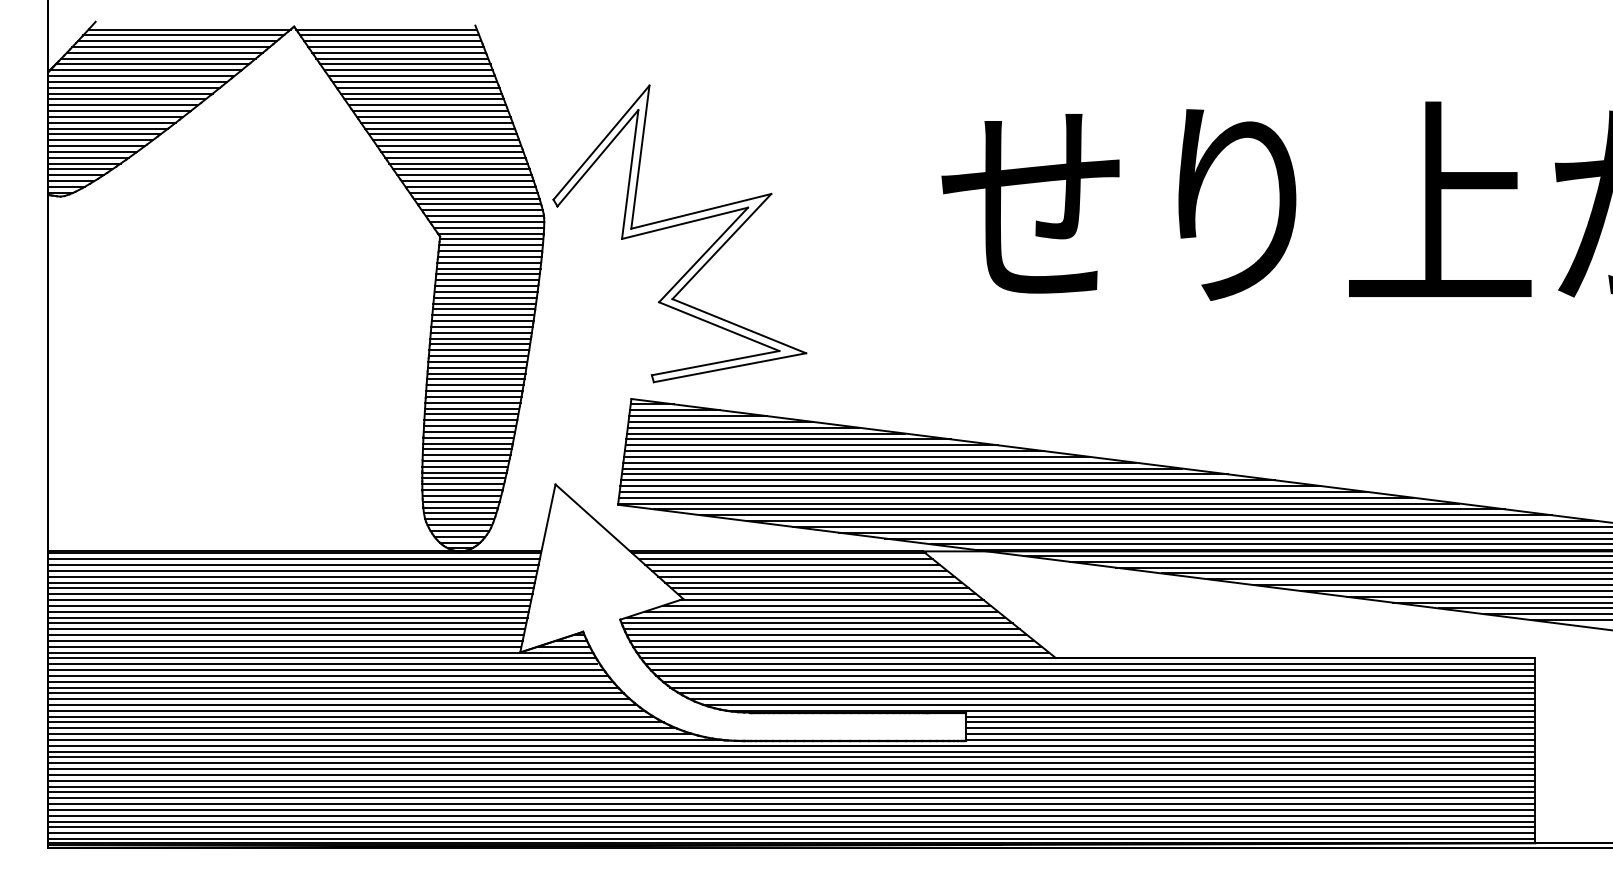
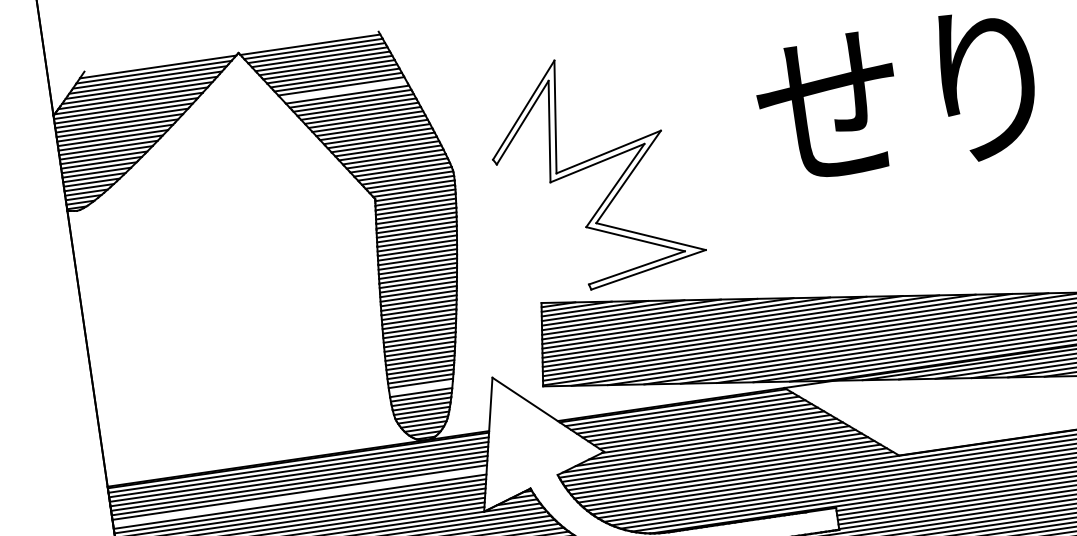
line: (420, 93) -> (343, 90), removed
part: (677, 226) -> (592, 166), moved
line: (463, 484) -> (421, 388), removed
line: (289, 600) -> (299, 497), removed

